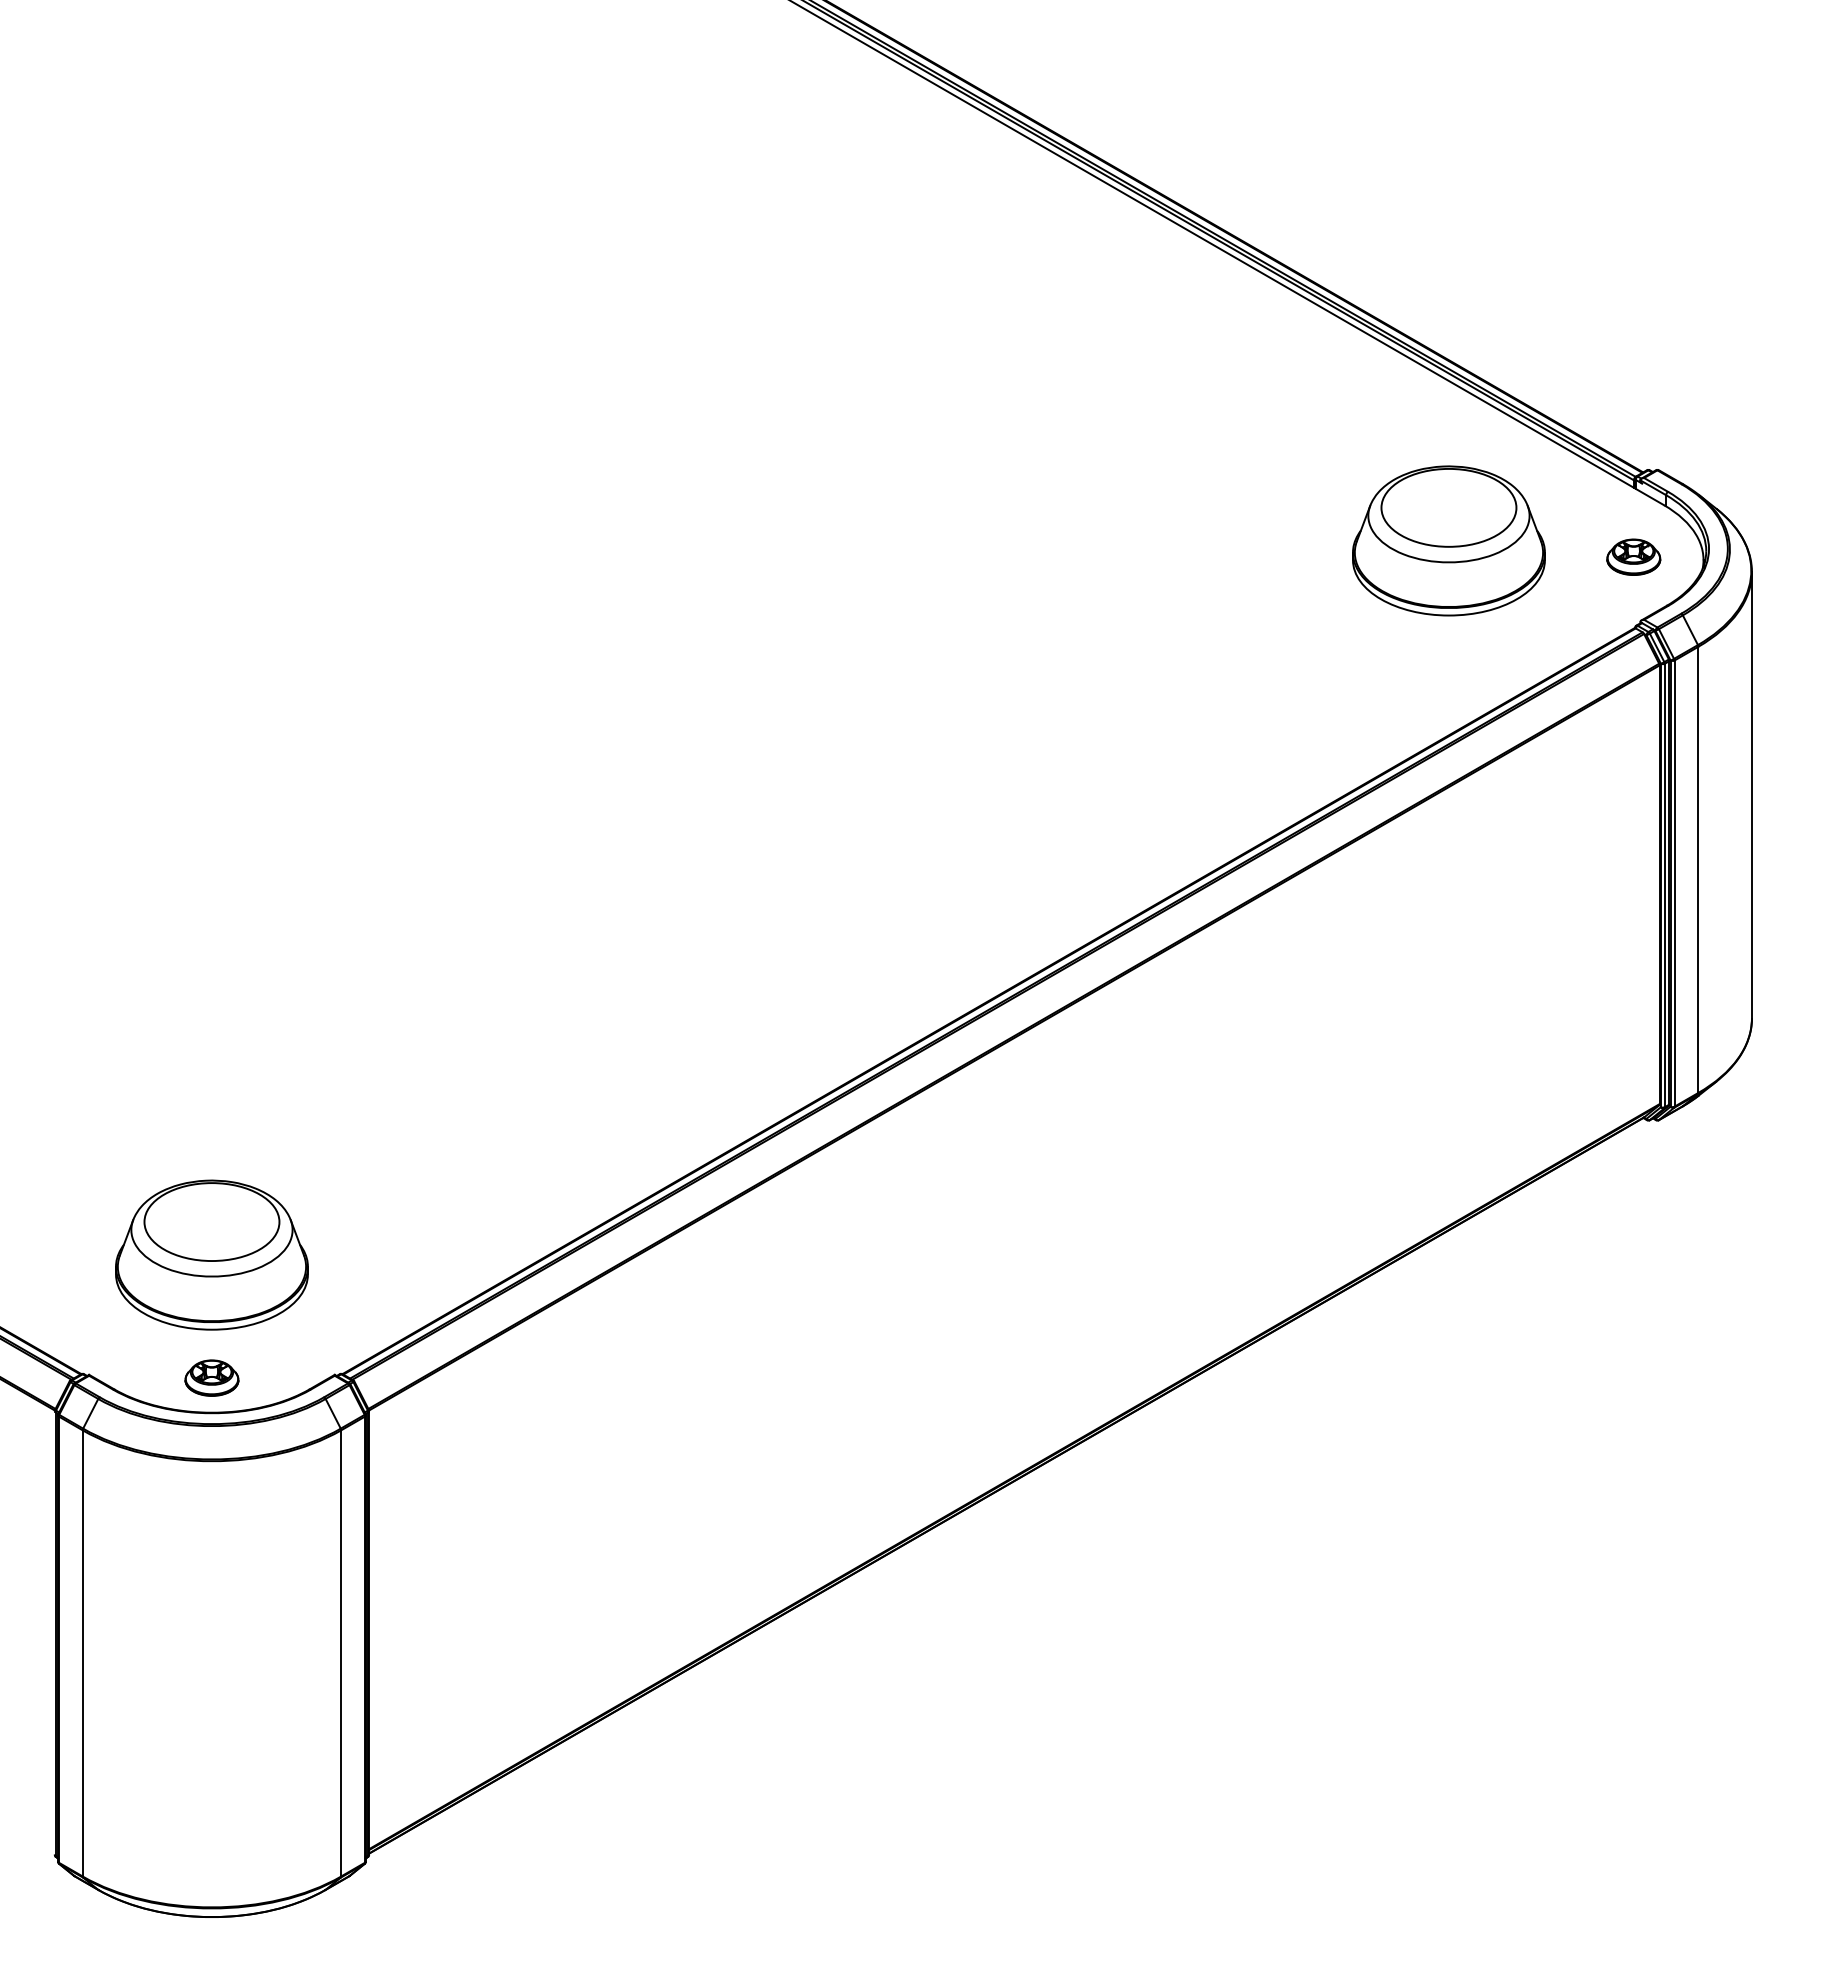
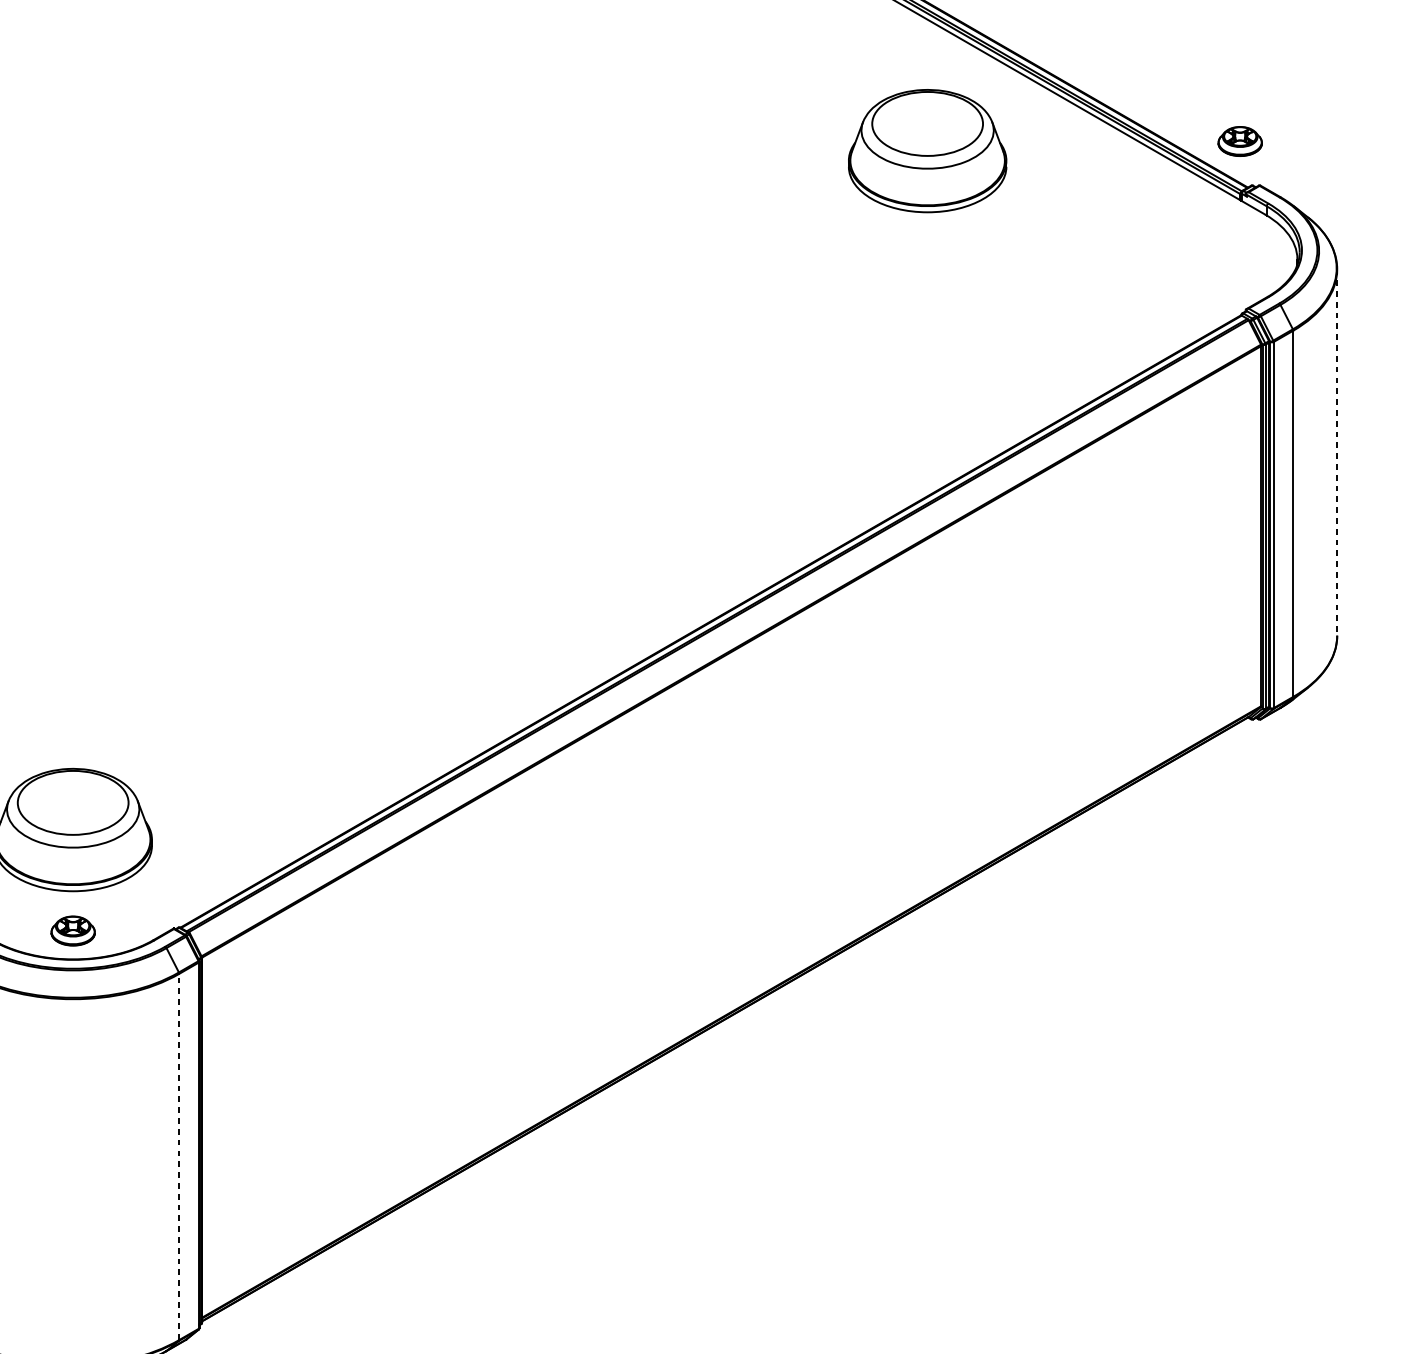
part: (1448, 540) -> (927, 150), moved
part: (1633, 556) -> (1239, 140), moved
line: (1751, 795) -> (1336, 452), solid -> dashed
line: (341, 1652) -> (179, 1156), solid -> dashed

